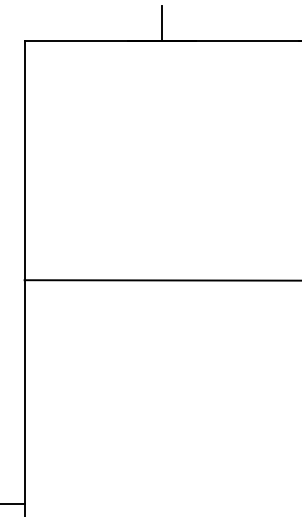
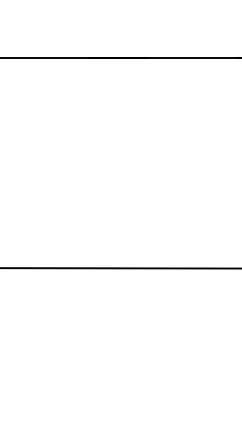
line: (161, 23) -> (117, 42), removed

